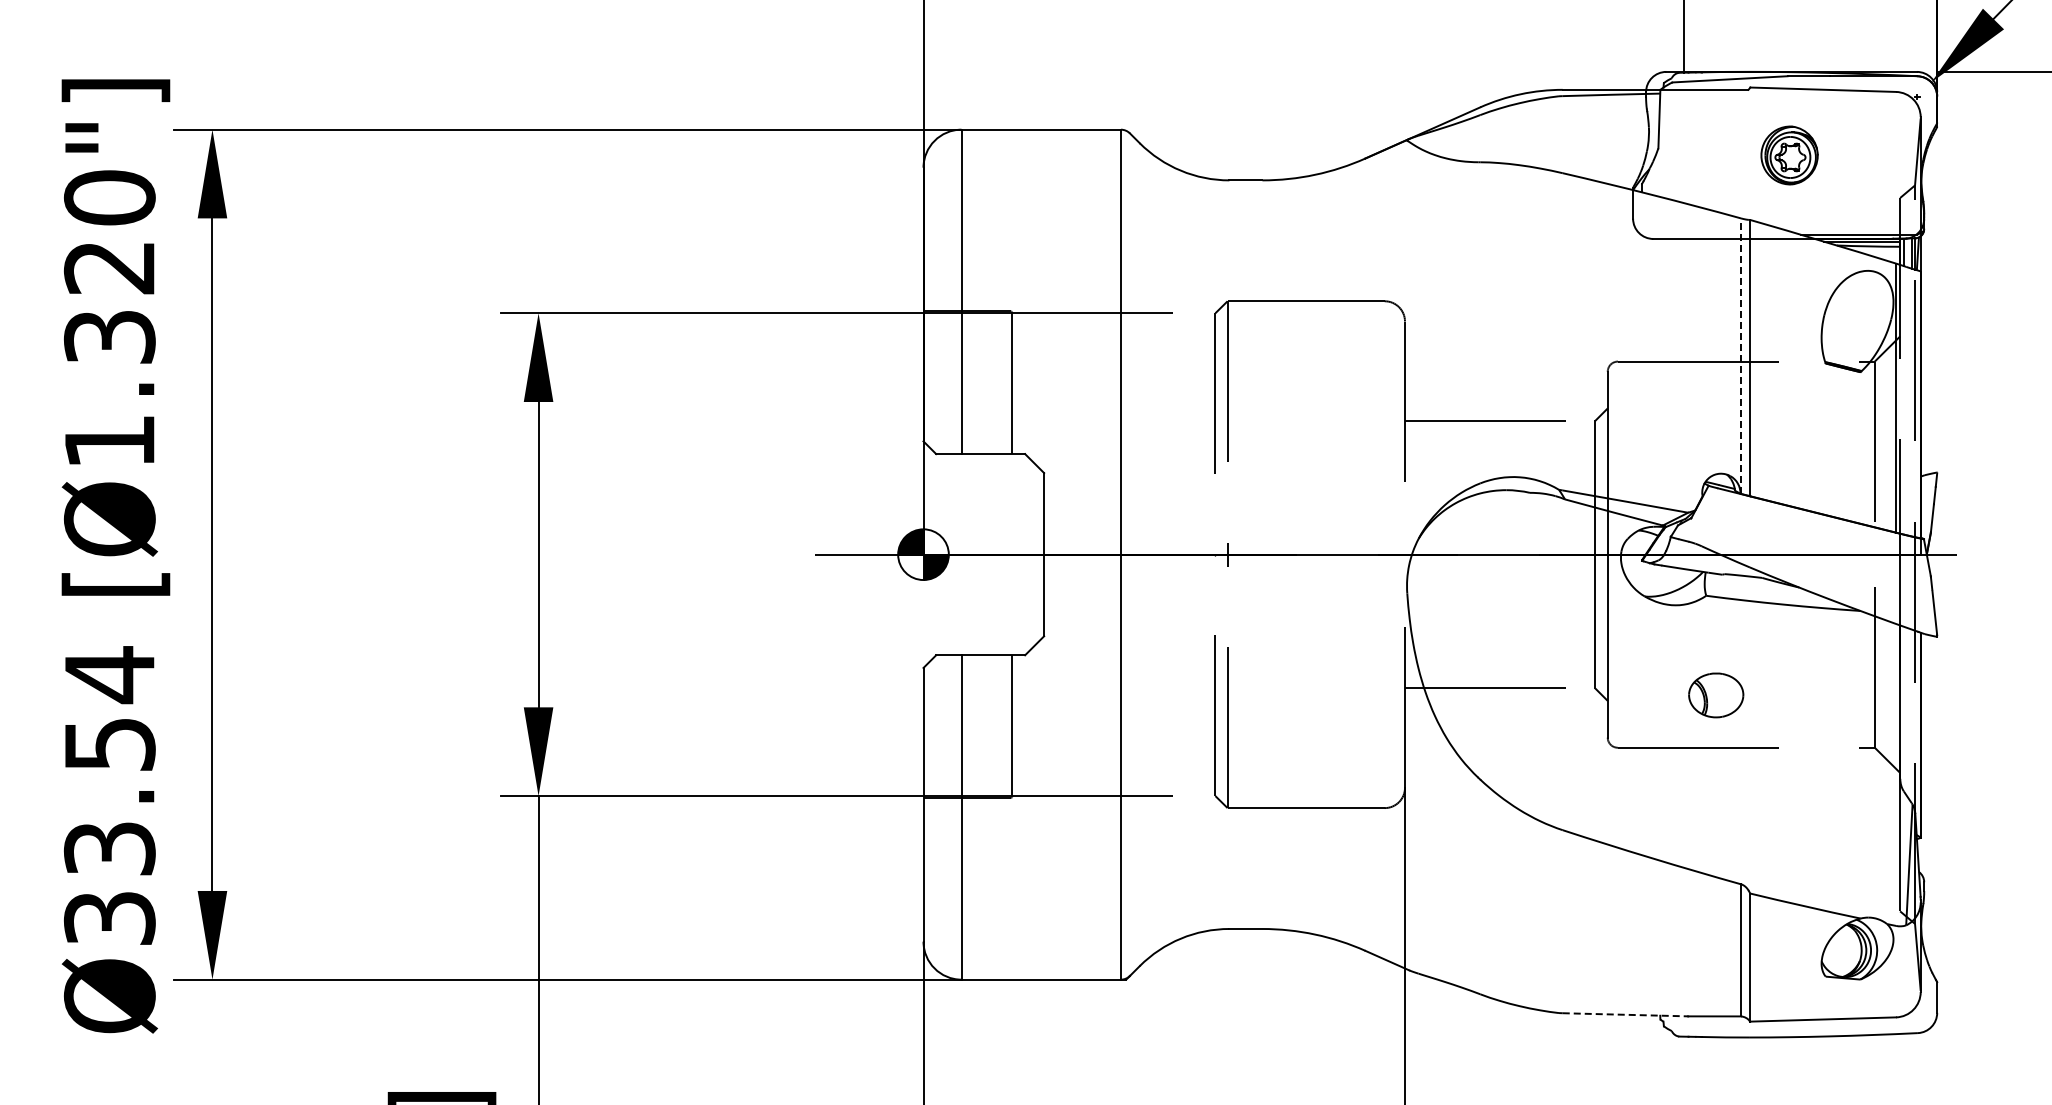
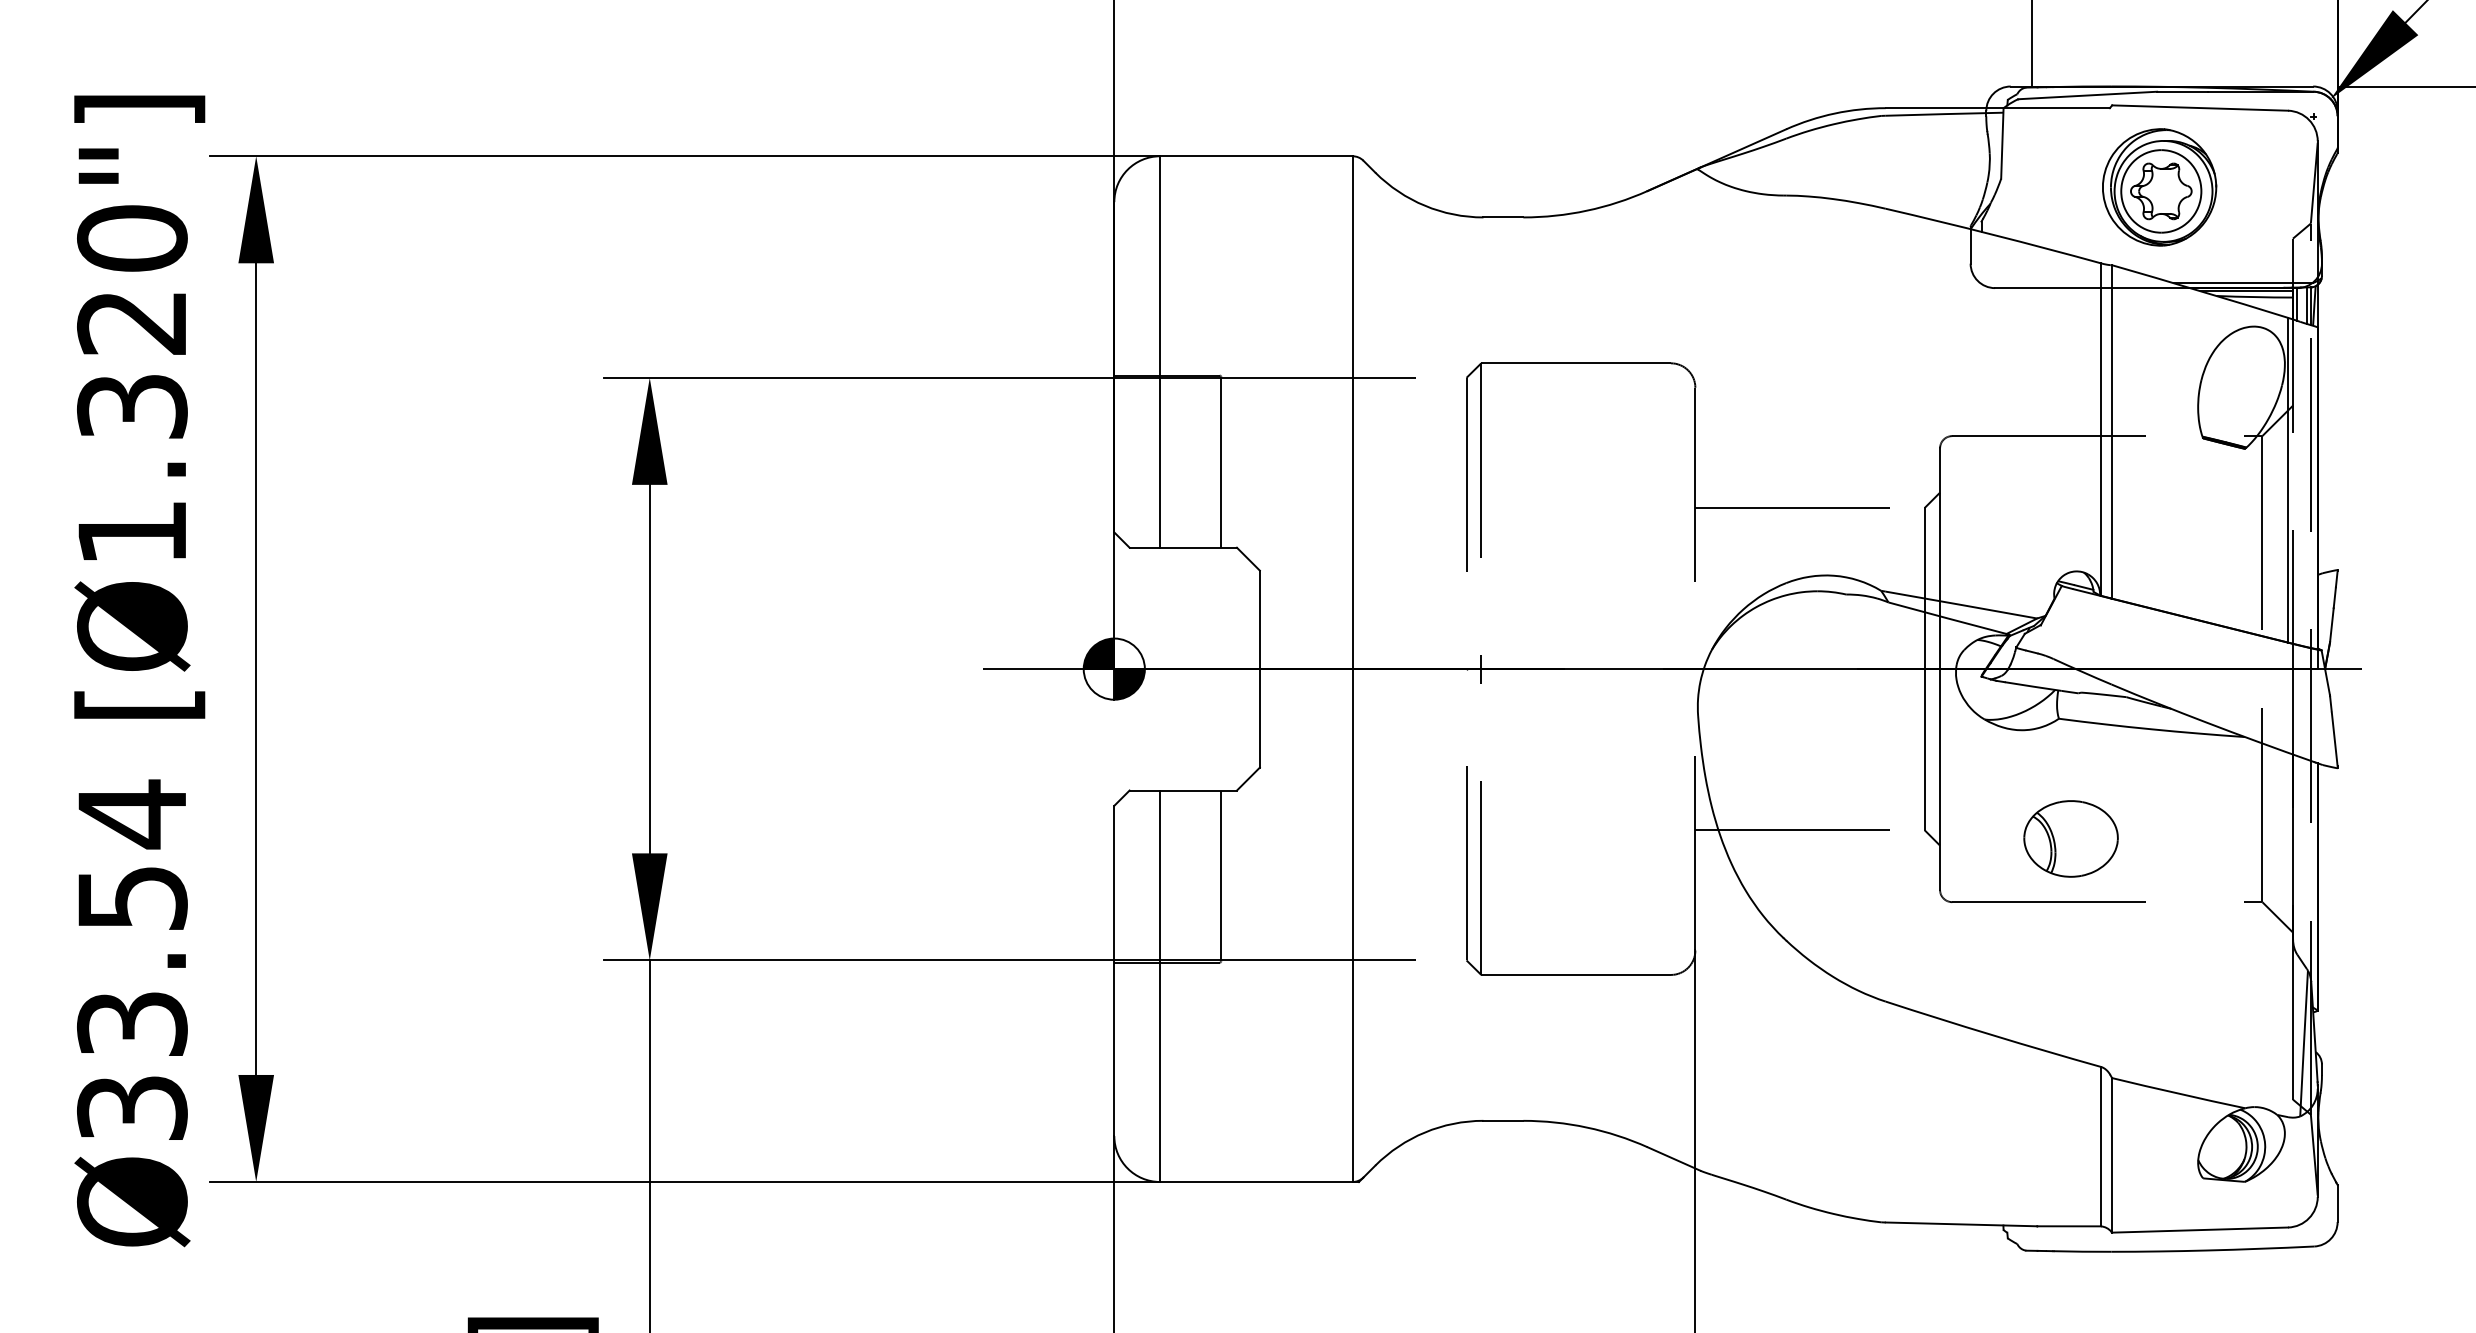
part: (1789, 155) -> (2159, 187), size x1.67
line: (1741, 356) -> (2101, 429), dashed -> solid
part: (1715, 695) -> (2070, 839), size x1.43
line: (1625, 1014) -> (1961, 1224), dashed -> solid

